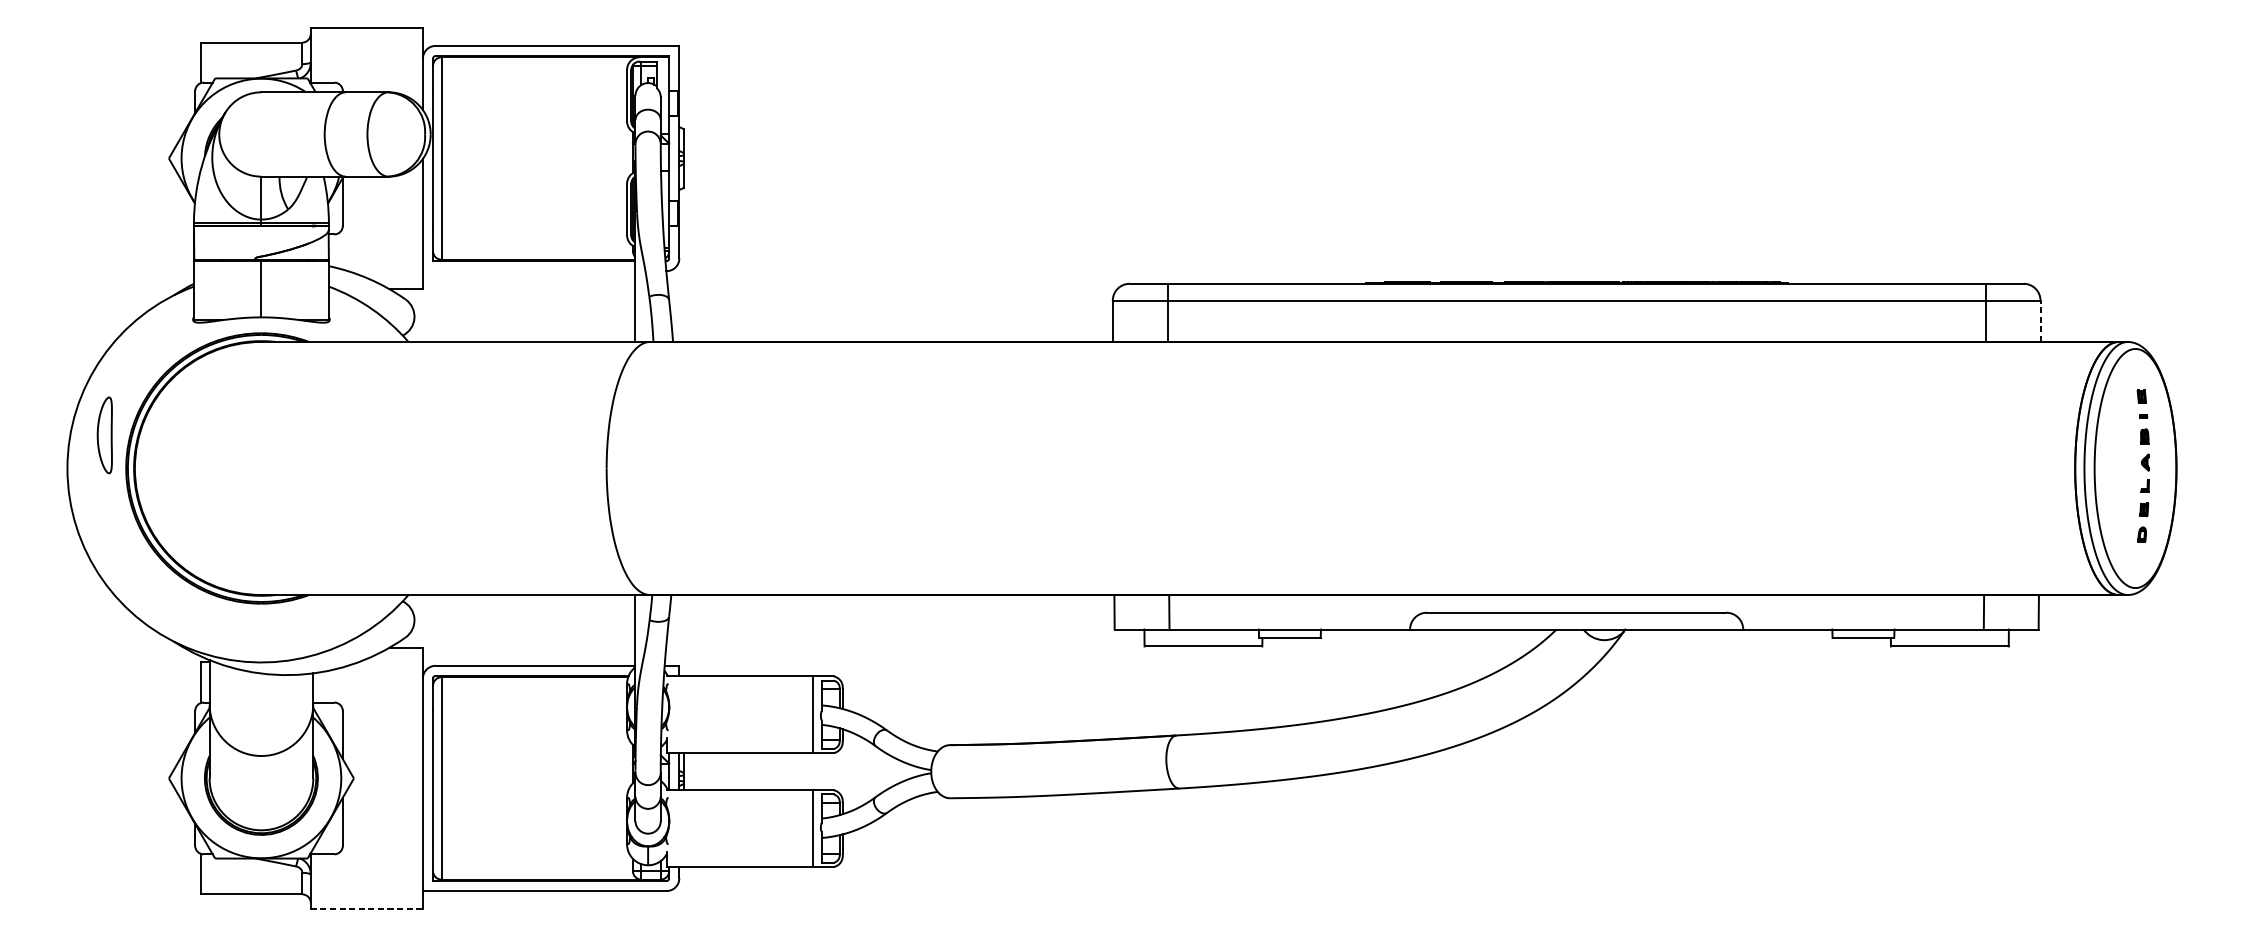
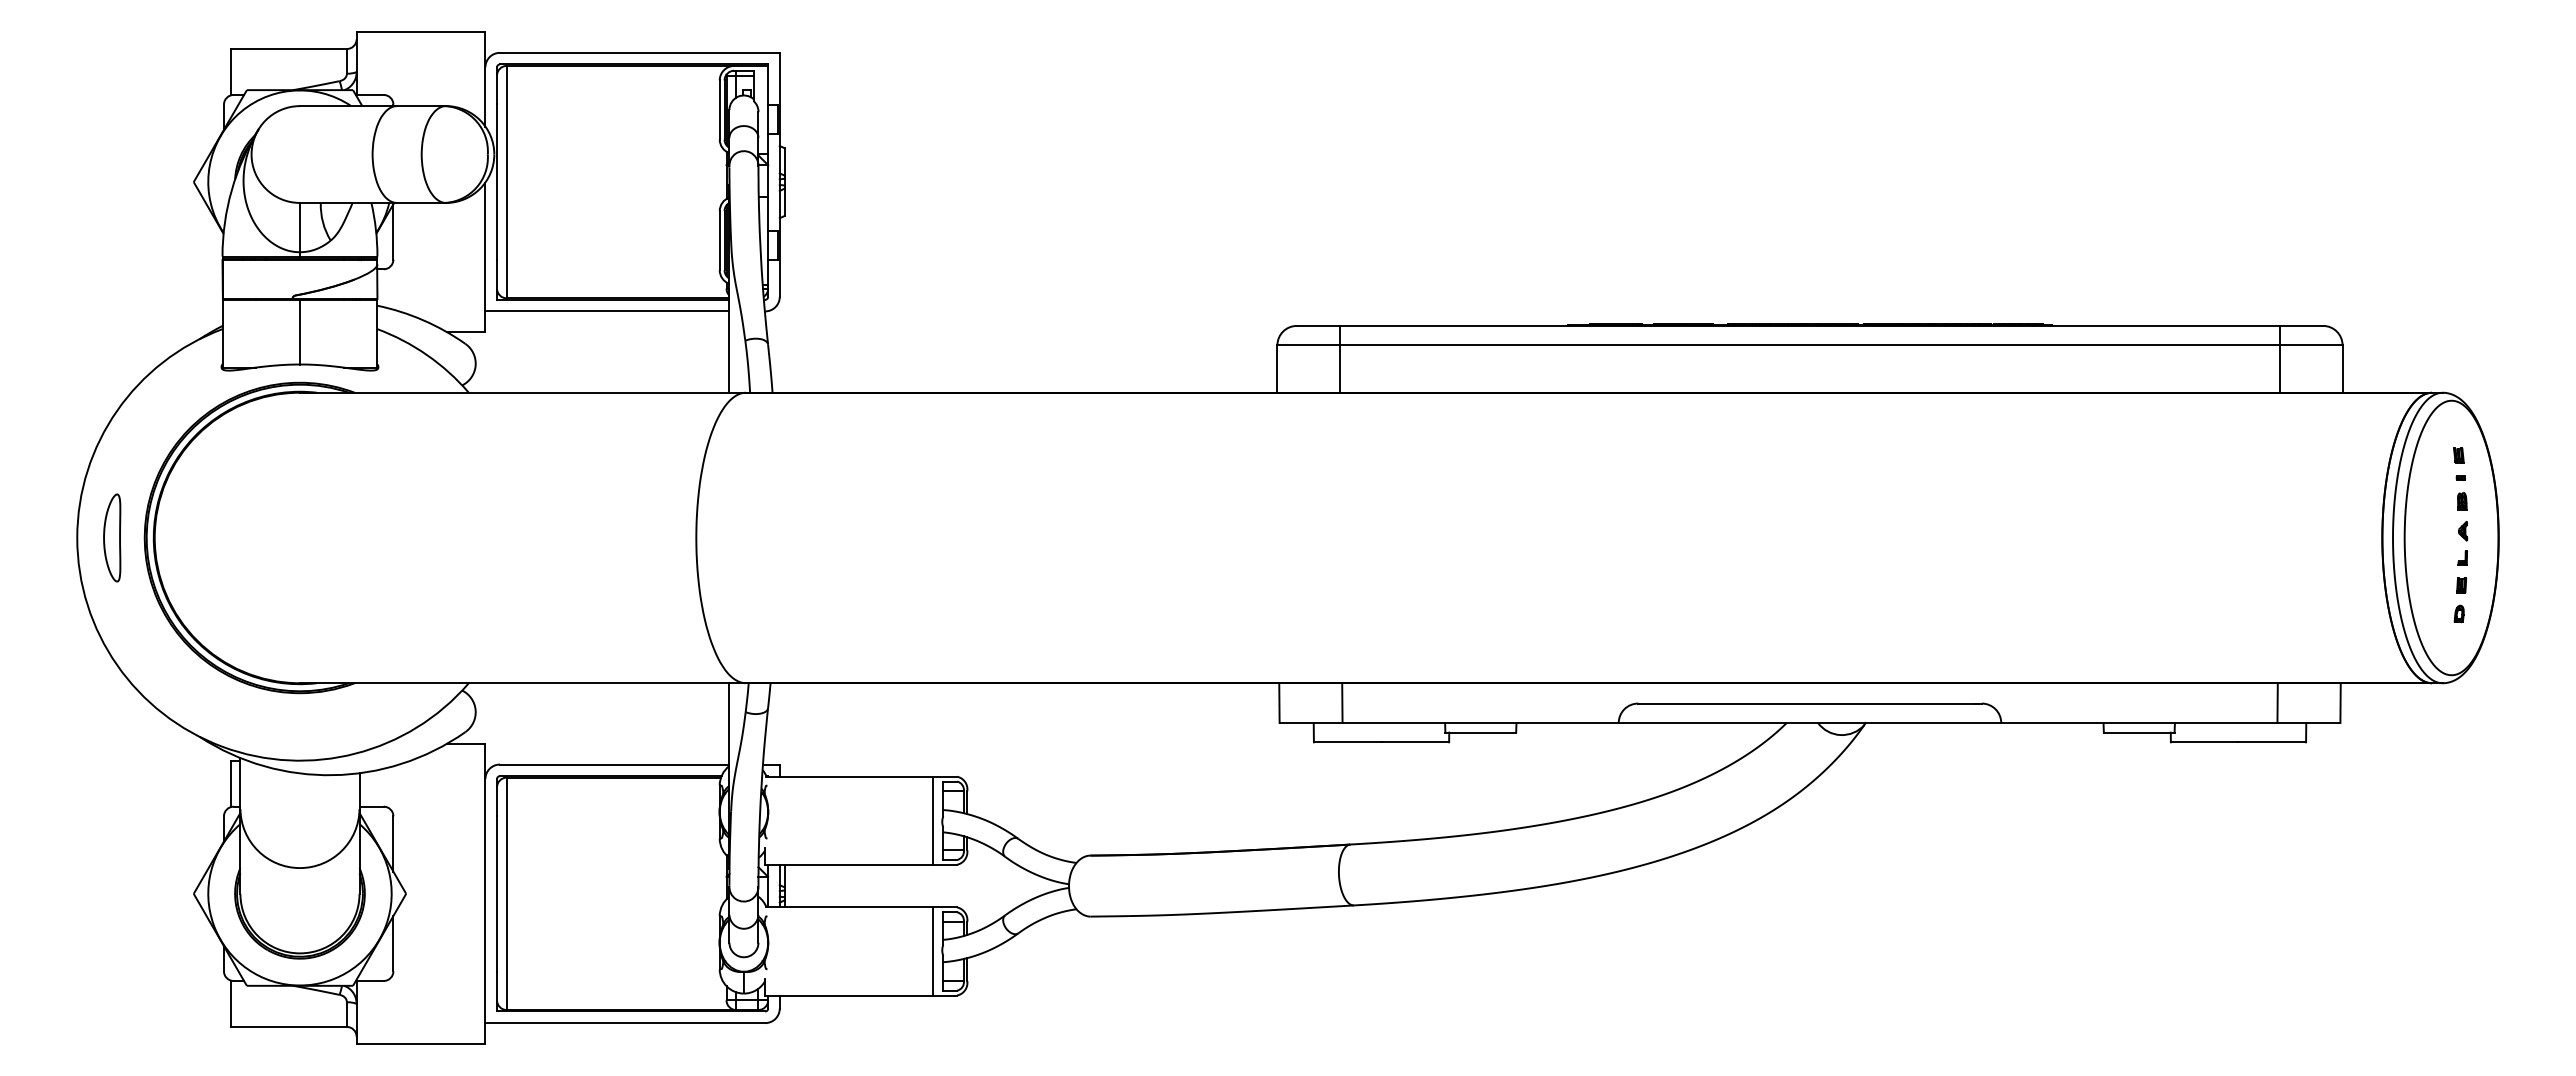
line: (529, 271) -> (607, 311), added
line: (2040, 321) -> (2342, 369), dashed -> solid
part: (105, 434) -> (112, 537), moved
line: (367, 908) -> (421, 1043), dashed -> solid

